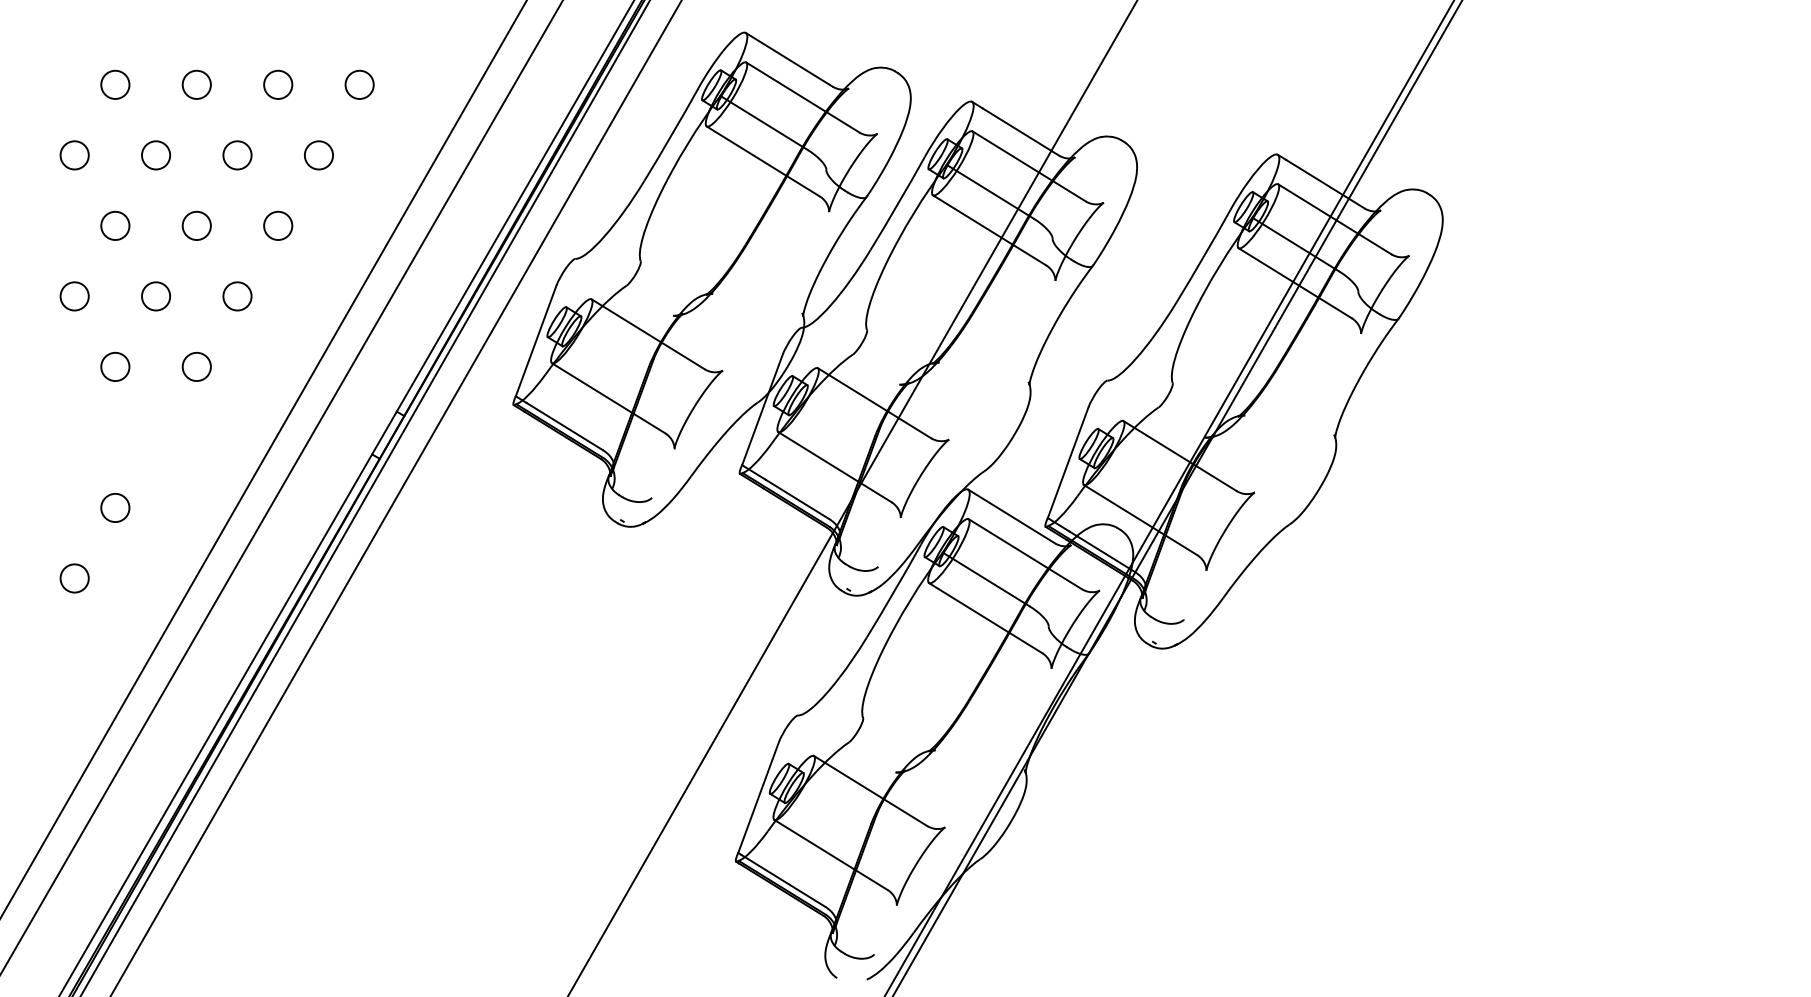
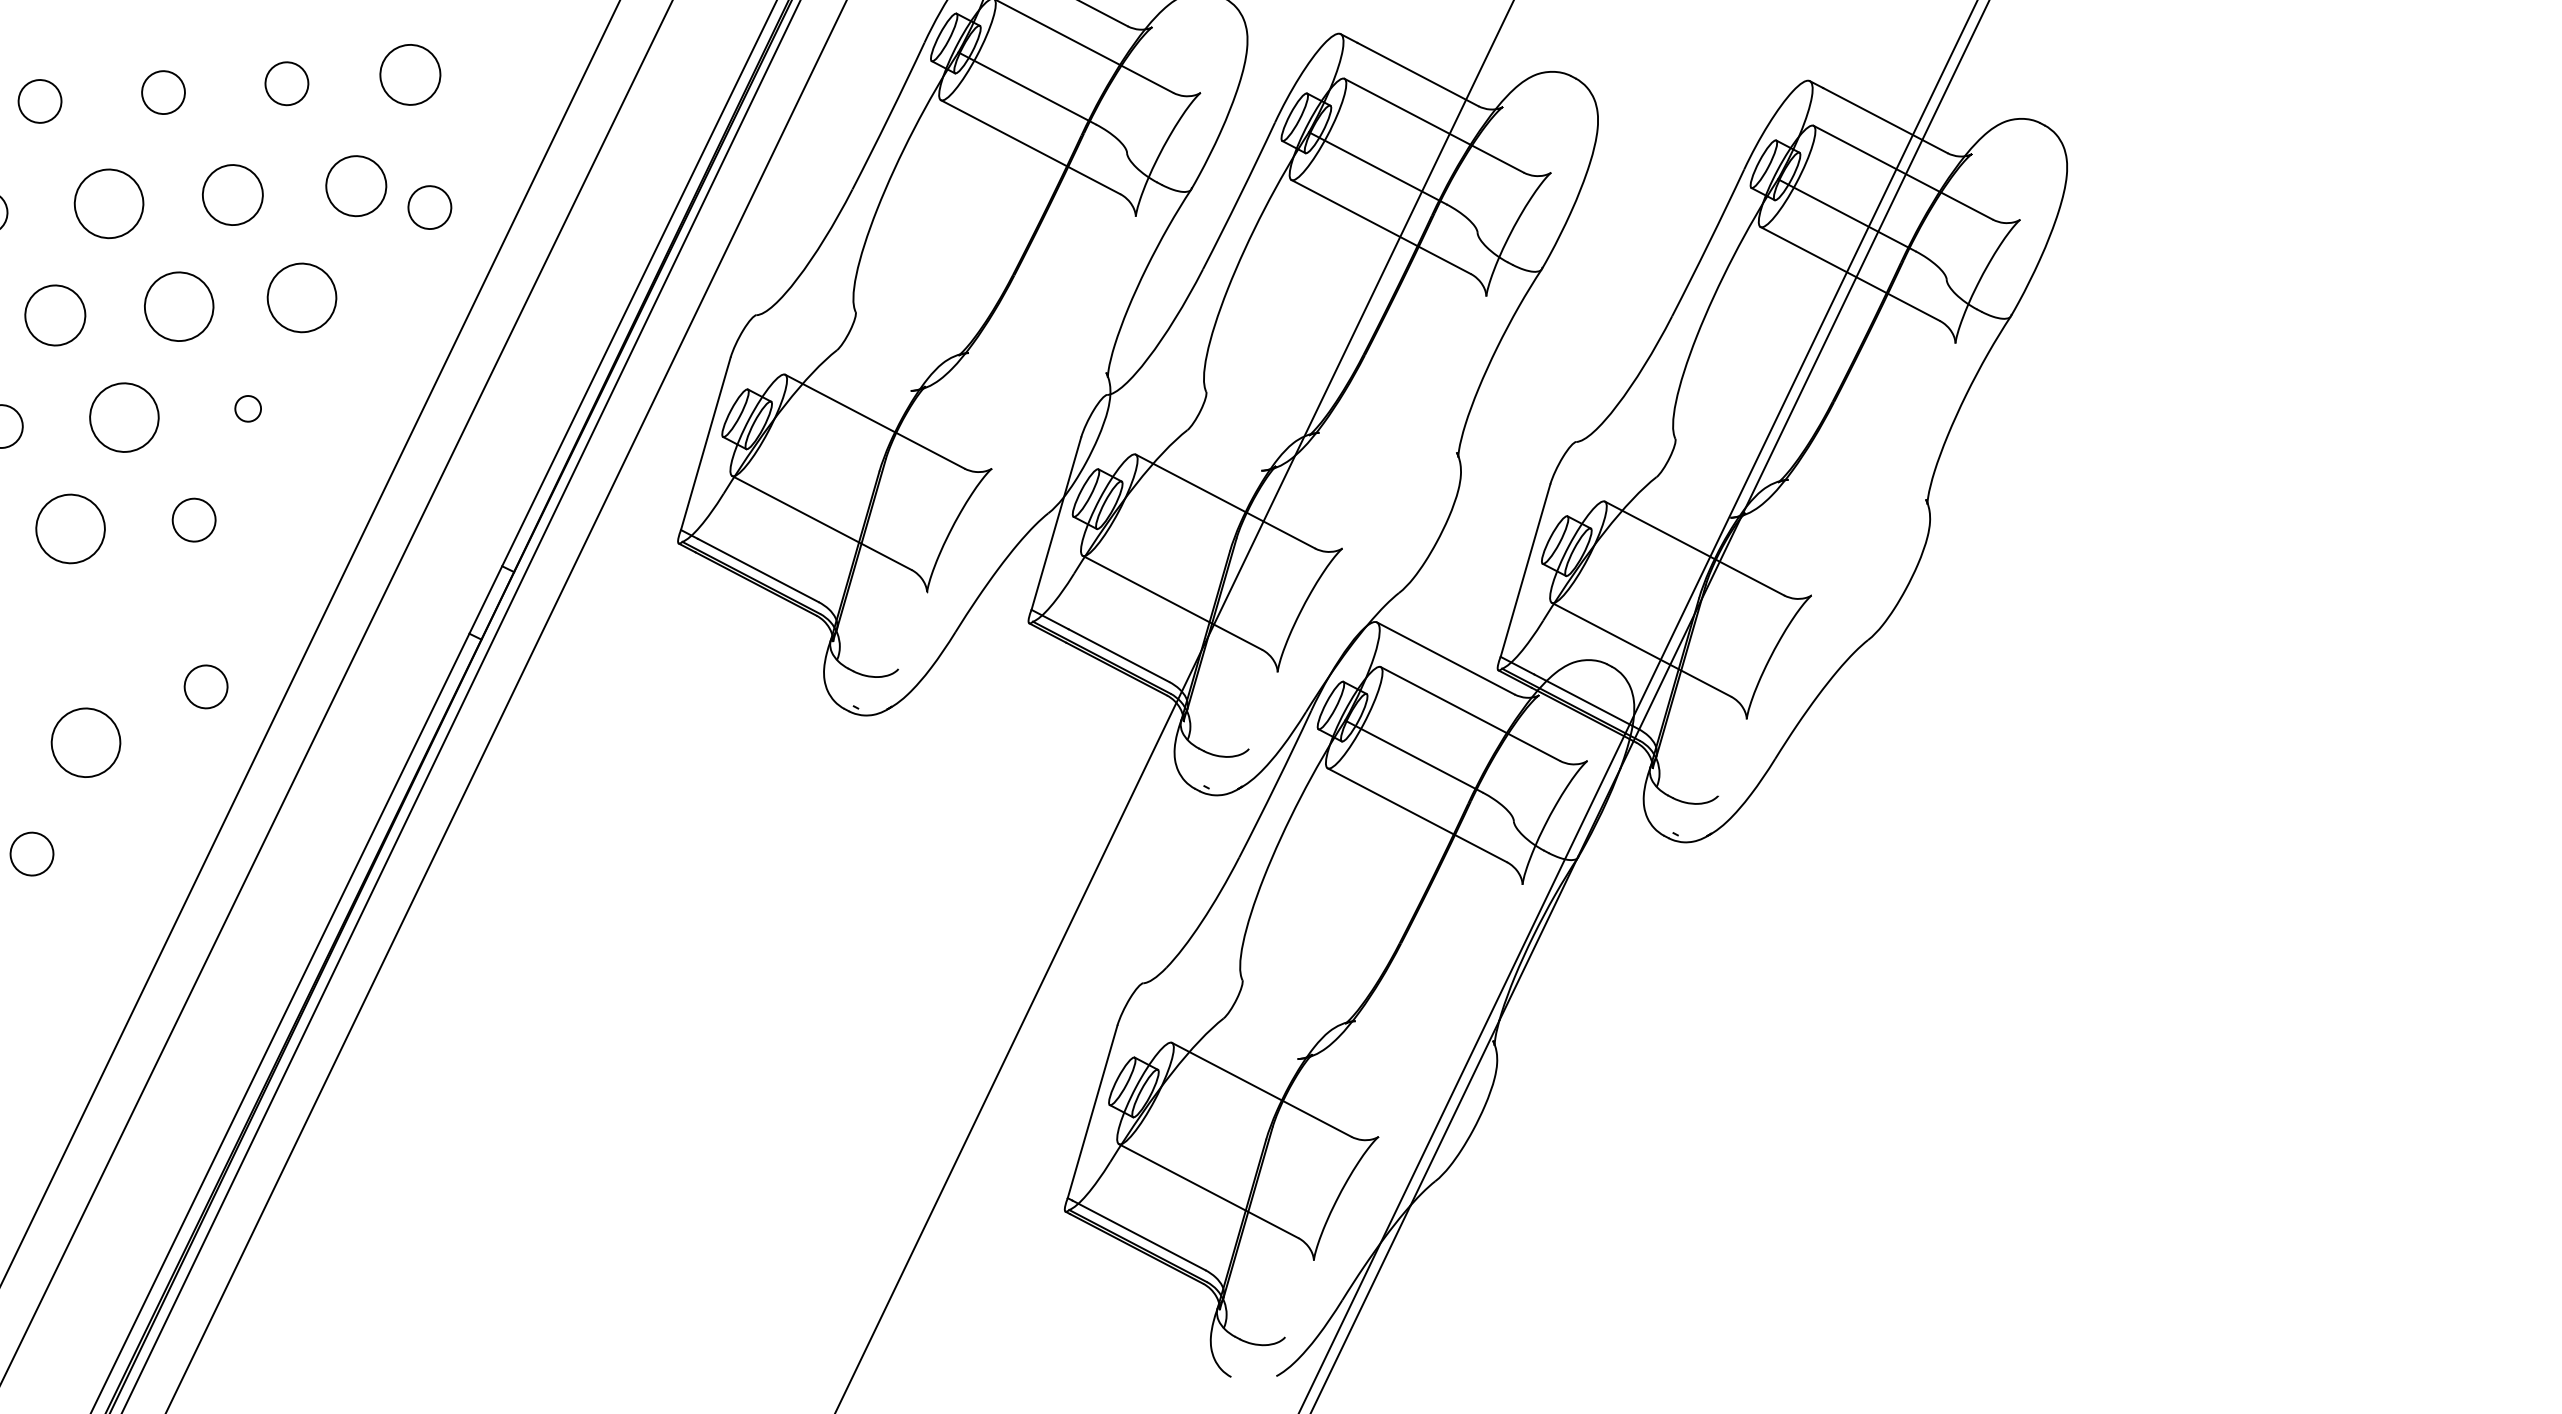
circle: (359, 84) -> (410, 74), size x1.4
circle: (156, 155) -> (110, 204), size x1.6
circle: (237, 155) -> (232, 195), size x1.4
circle: (318, 155) -> (355, 186), size x1.4
circle: (366, 172) -> (430, 206), added
circle: (115, 225) -> (55, 314), size x1.4
circle: (196, 225) -> (178, 305), size x1.6
circle: (278, 225) -> (302, 296), size x1.6
circle: (156, 296) -> (125, 417), size x1.6
circle: (237, 296) -> (248, 408), size x0.6
circle: (115, 366) -> (70, 528), size x1.6
circle: (196, 476) -> (205, 686), added
circle: (115, 507) -> (86, 742), size x1.6

